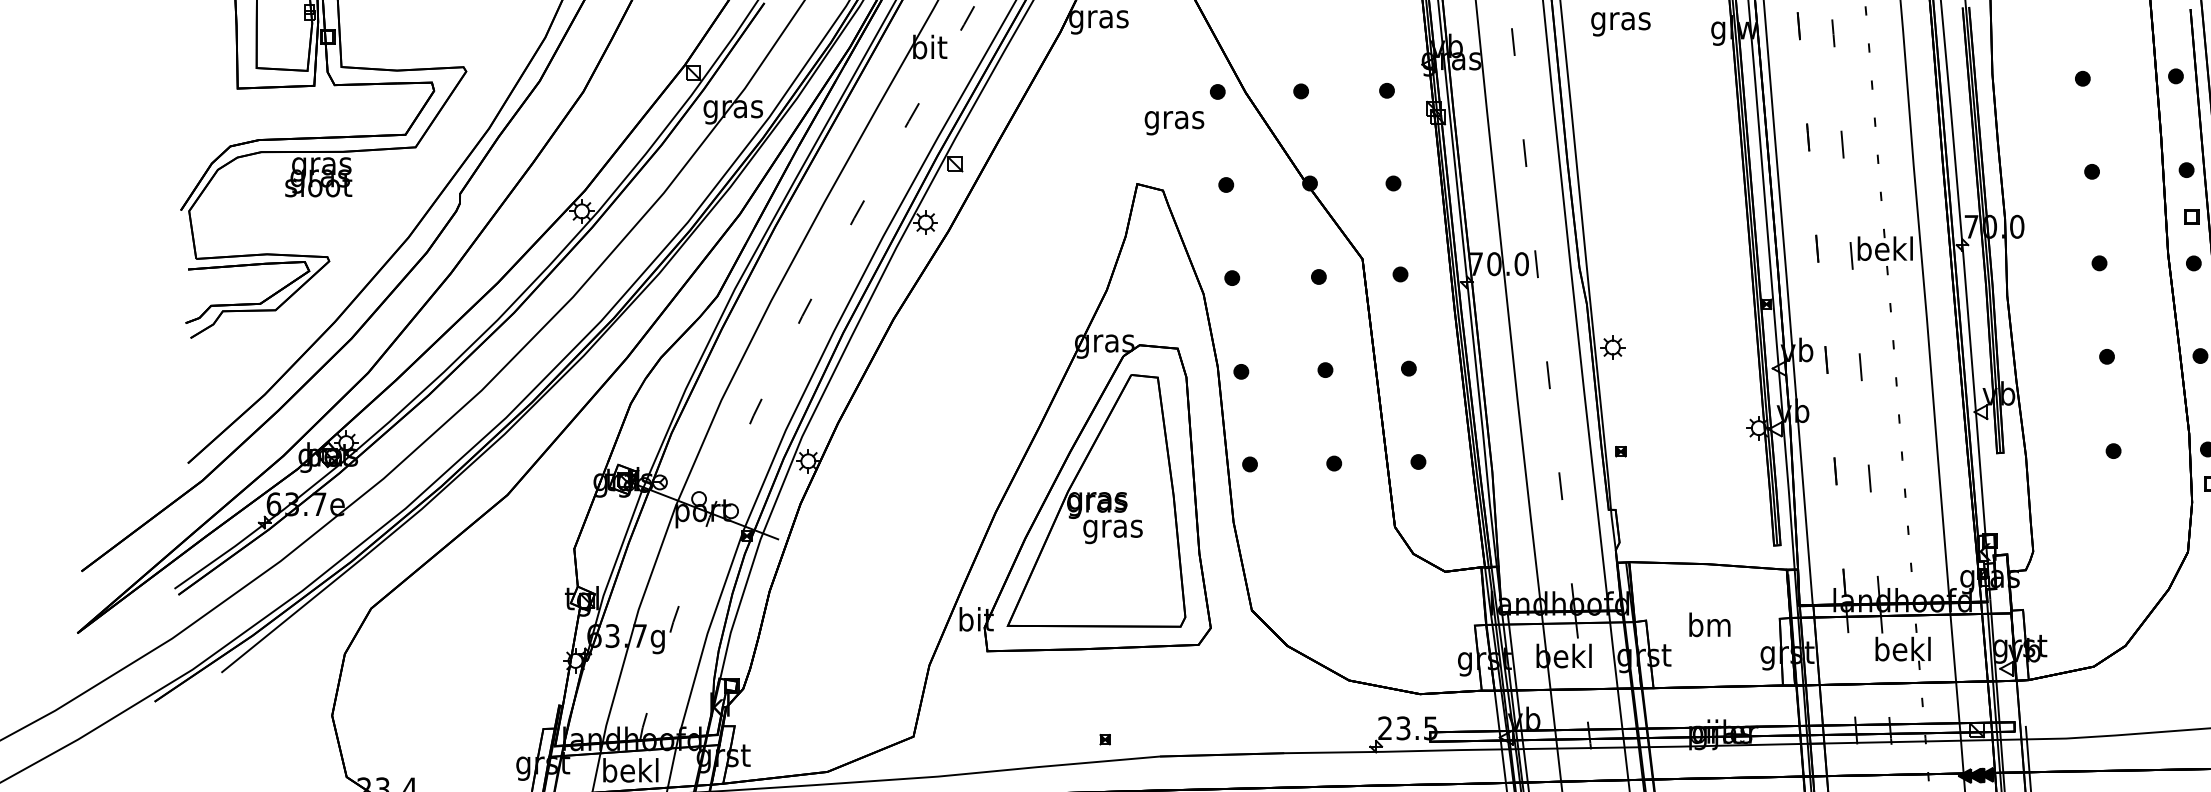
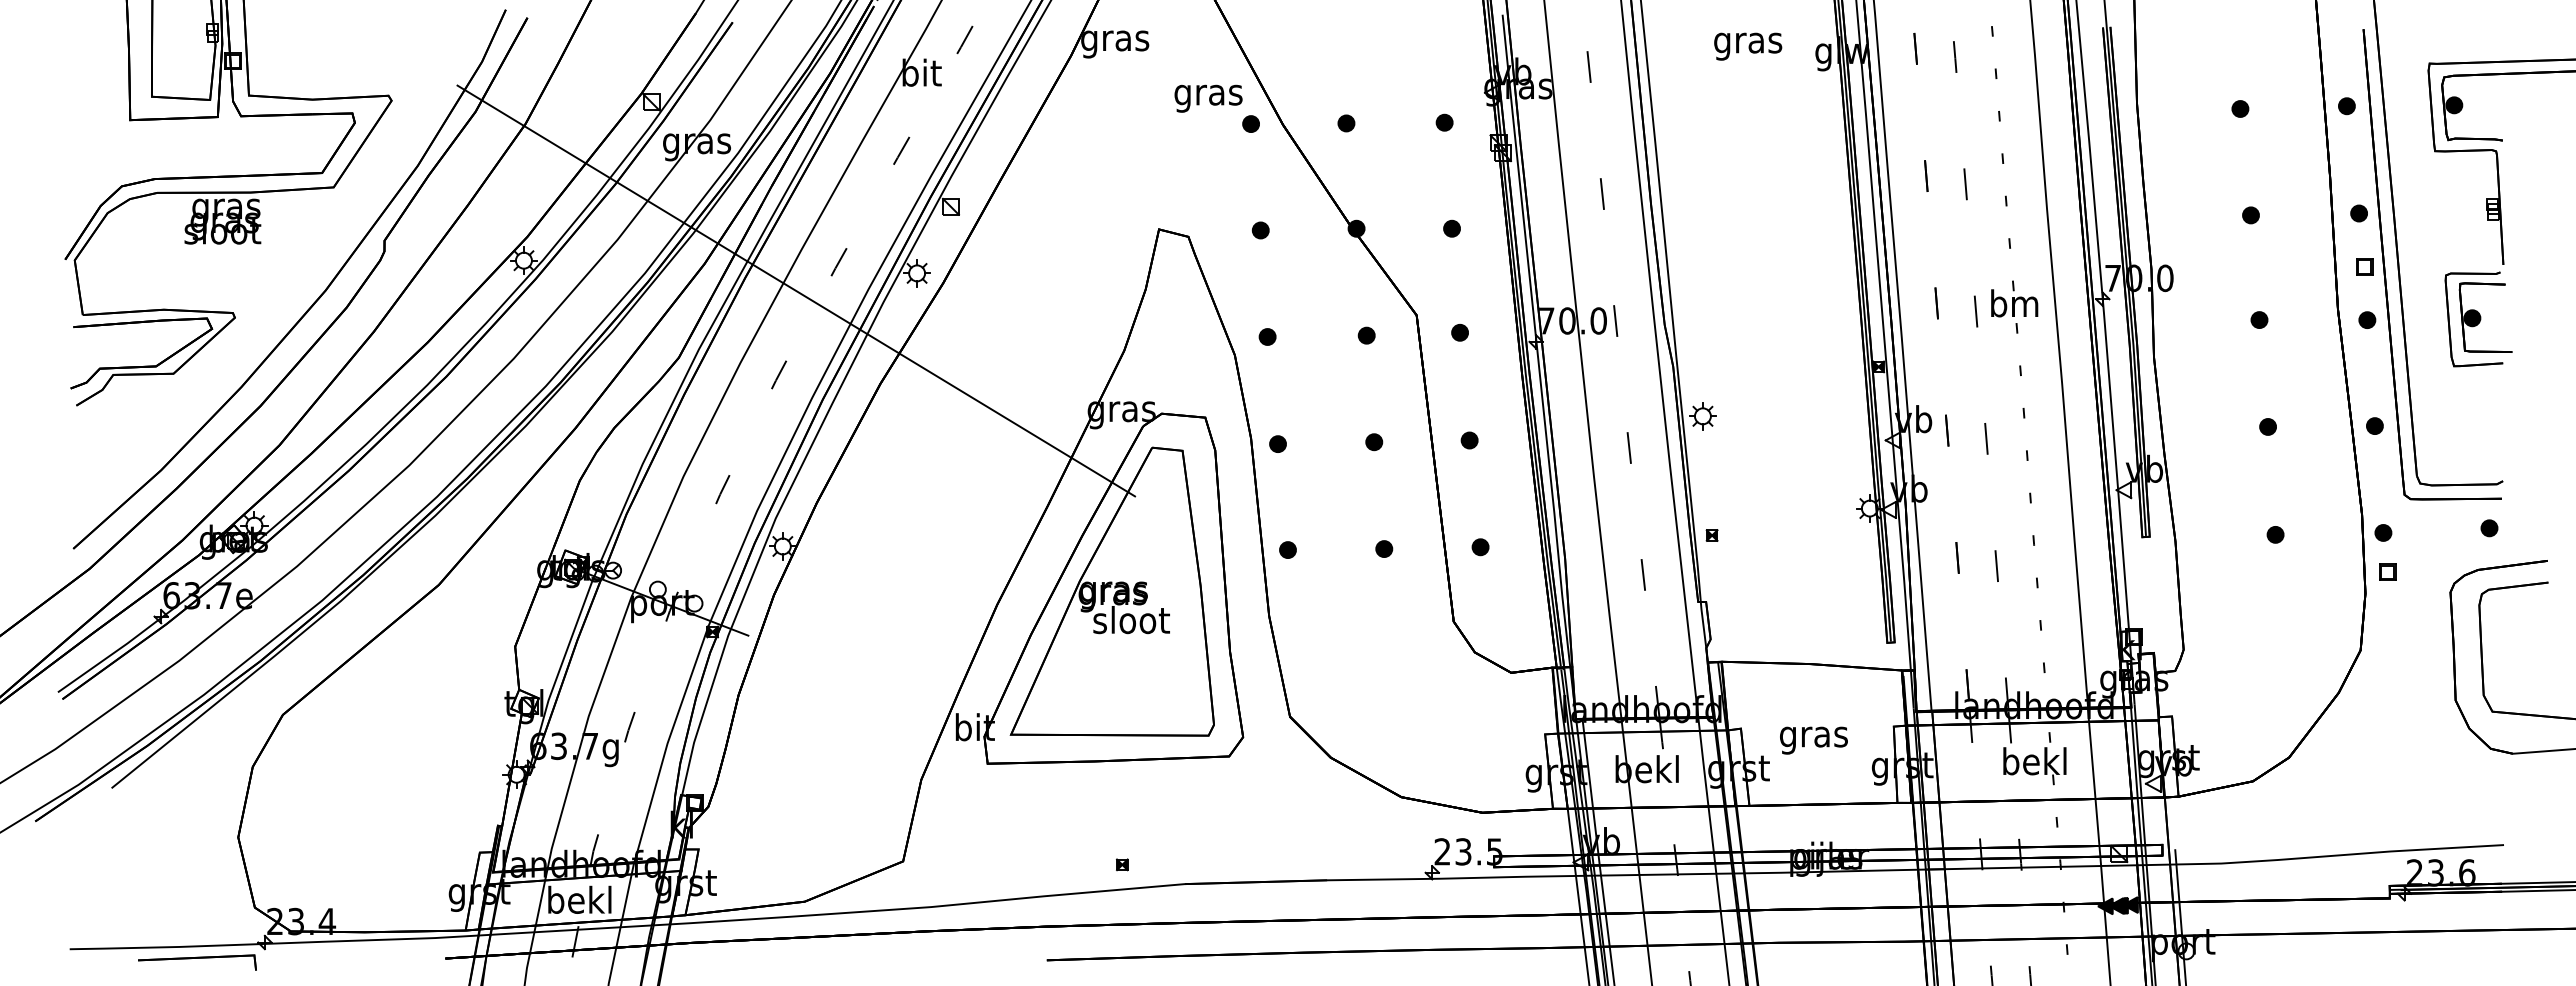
text: (1621, 24) -> (1748, 46), moved
text: (1174, 122) -> (1208, 98), moved
line: (820, 237) -> (796, 290), added
text: (1885, 248) -> (2014, 303), bekl -> bm
text: (1113, 528) -> (1131, 623), gras -> sloot
text: (1709, 627) -> (1813, 736), bm -> gras

